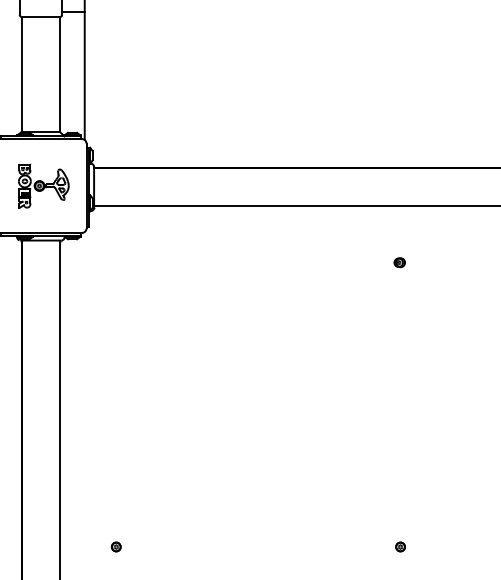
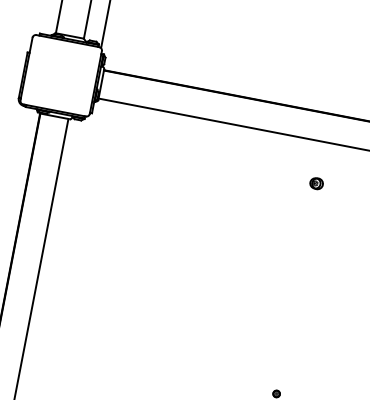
part: (43, 185) -> (64, 75), removed
part: (399, 262) -> (316, 183), size x1.6
part: (115, 546) -> (65, 353), removed

